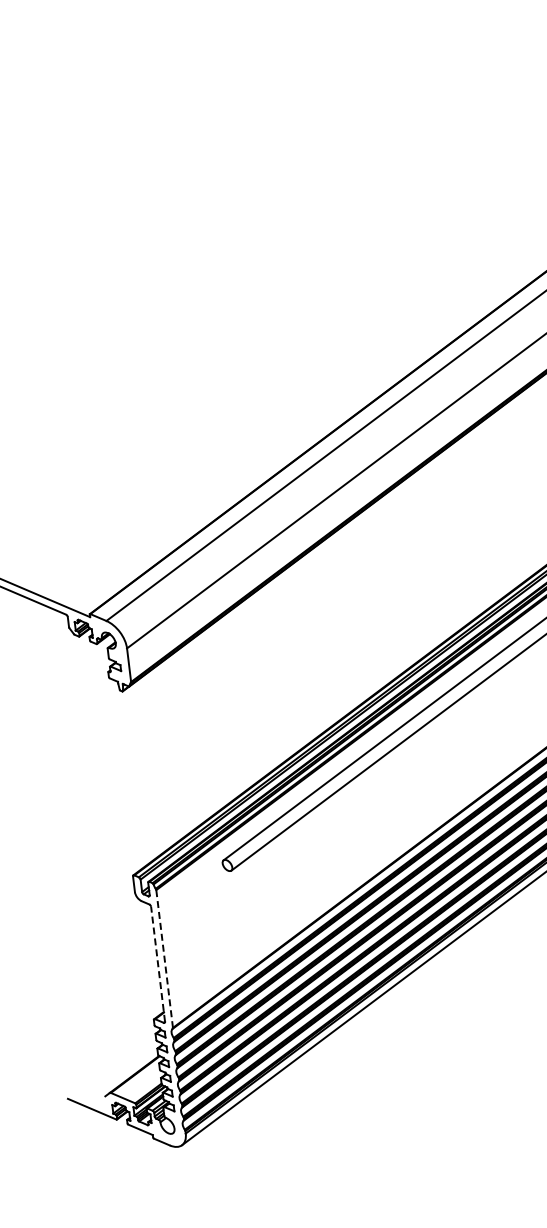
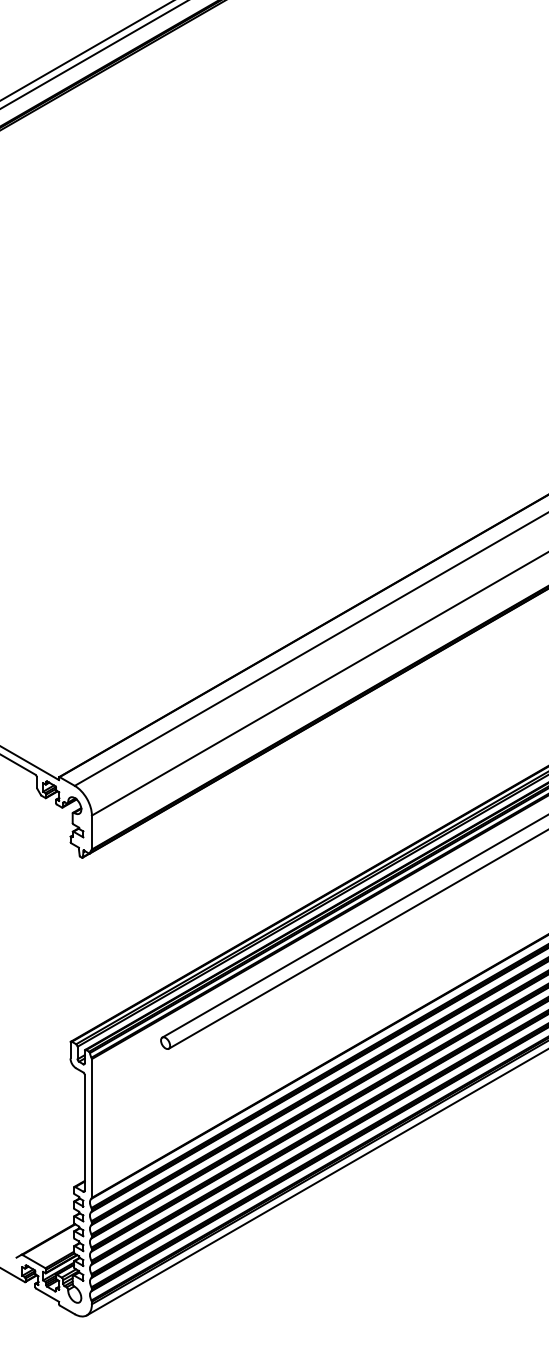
line: (164, 959) -> (91, 1128), dashed -> solid
line: (157, 963) -> (84, 1132), dashed -> solid

